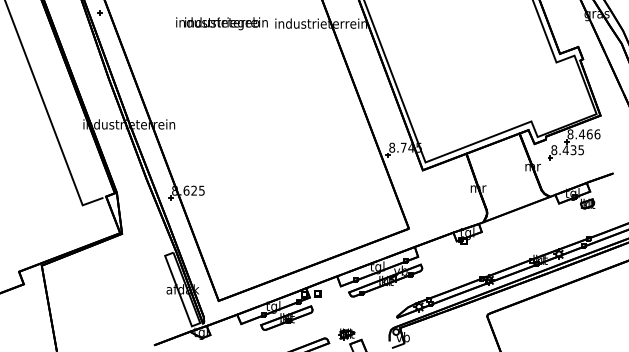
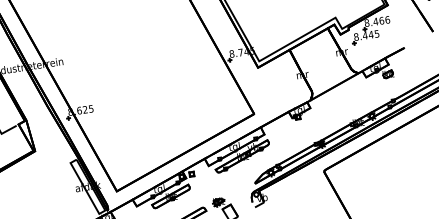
text: (573, 150) -> (371, 35), 8.435 -> 8.445

